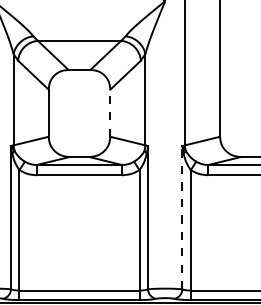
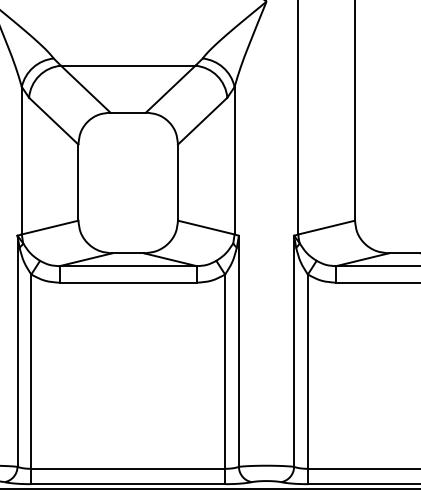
line: (110, 113) -> (178, 183), dashed -> solid
line: (182, 217) -> (294, 350), dashed -> solid

